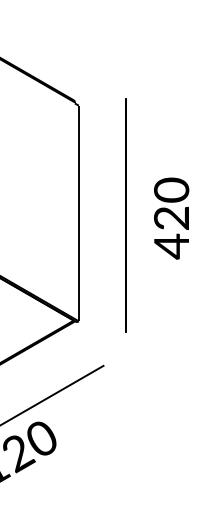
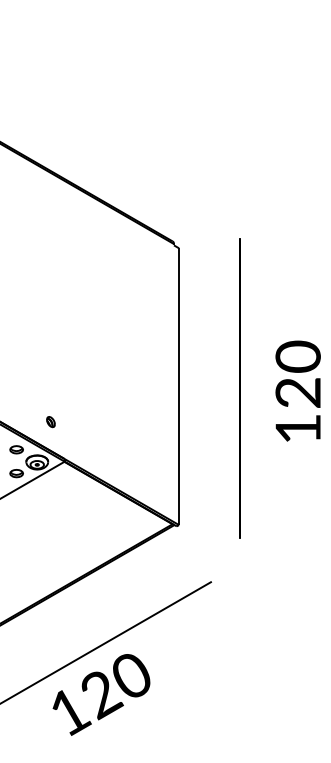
text: (171, 246) -> (297, 429), 420 -> 120

